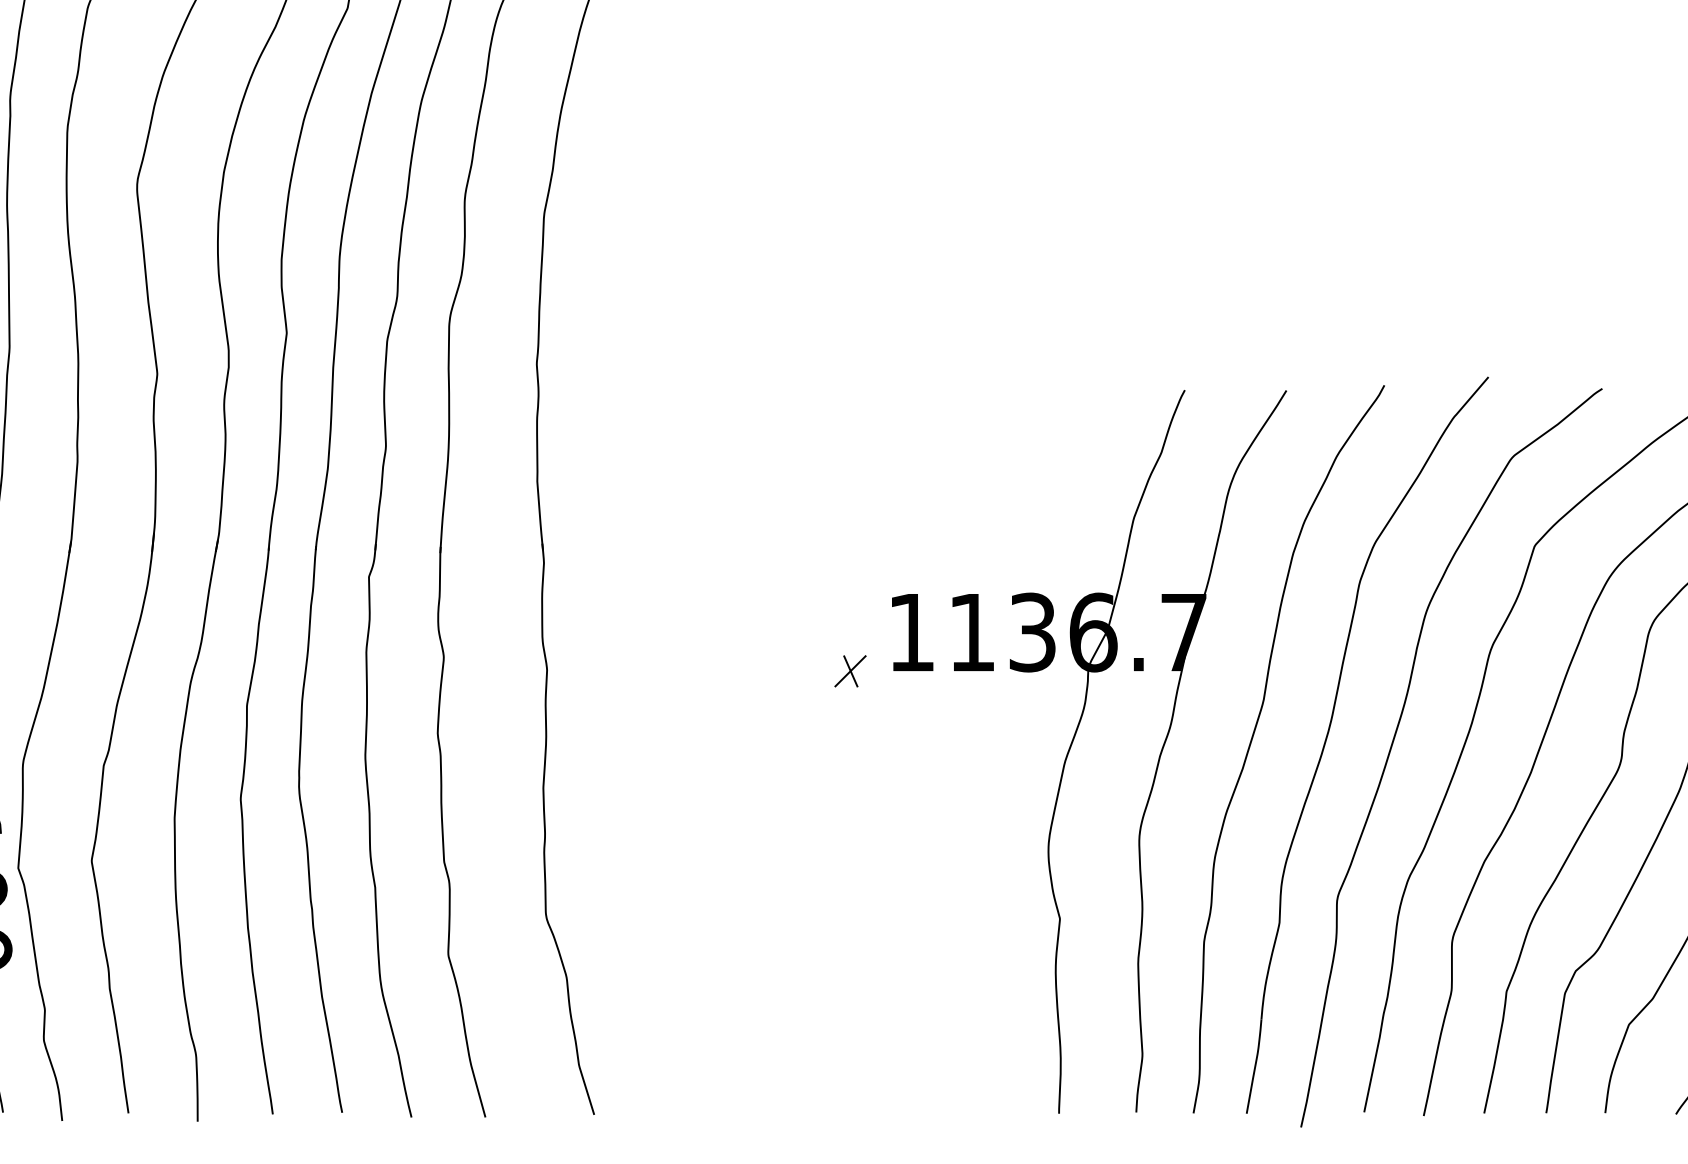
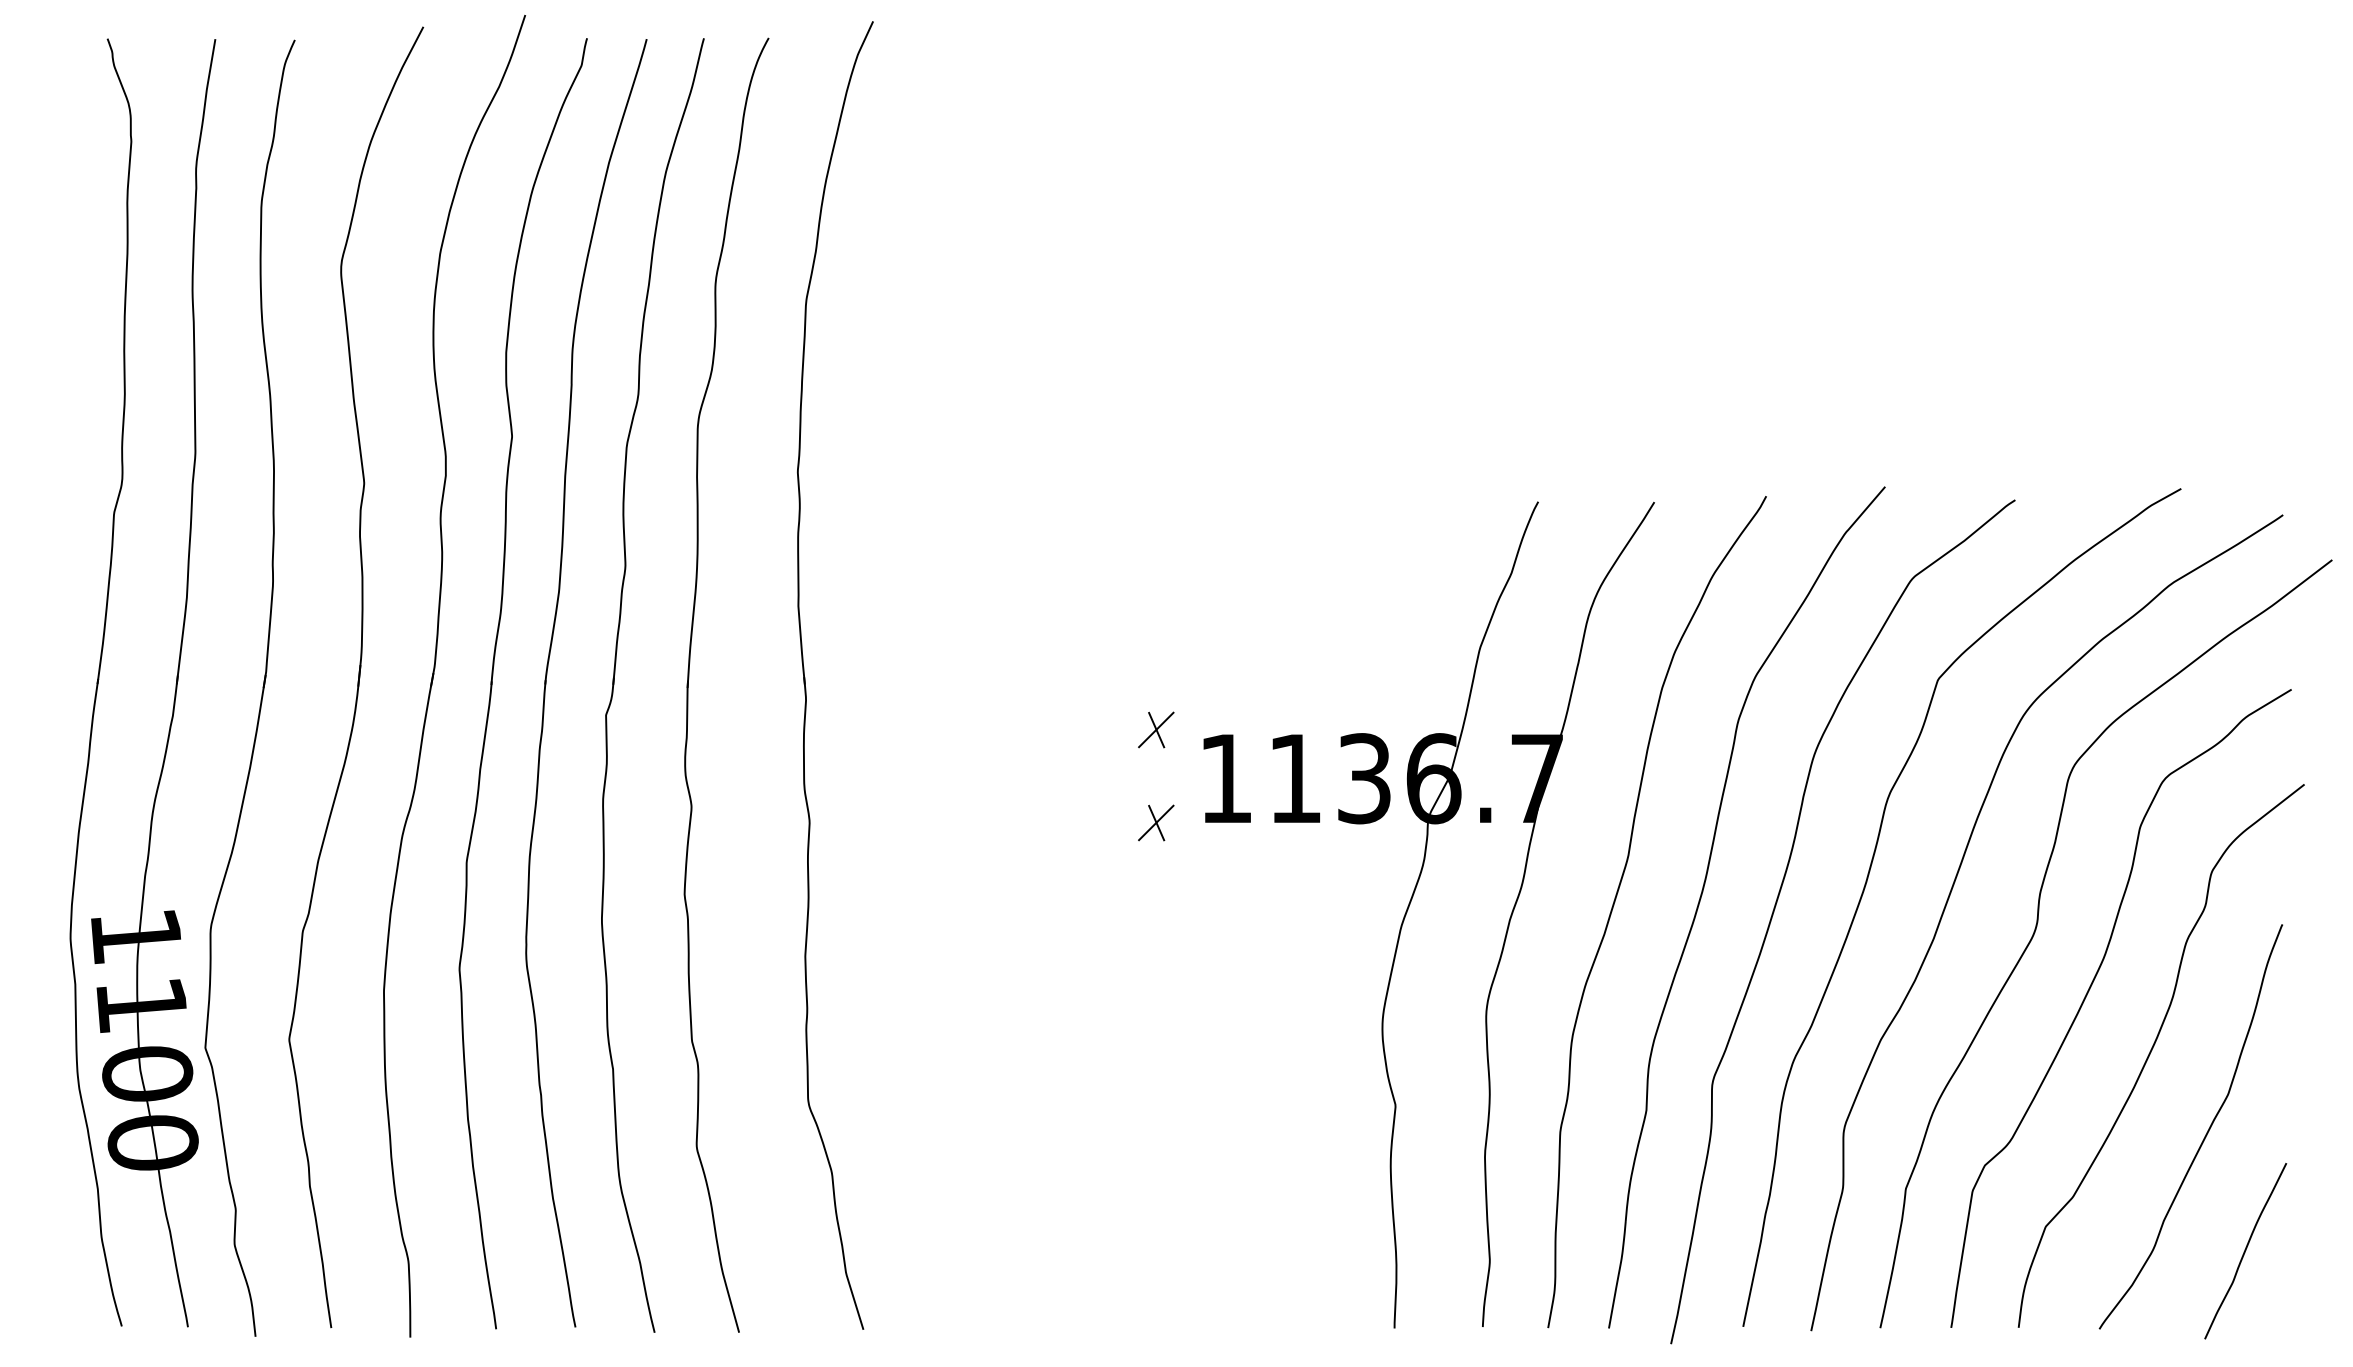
part: (850, 589) -> (1156, 729), added

